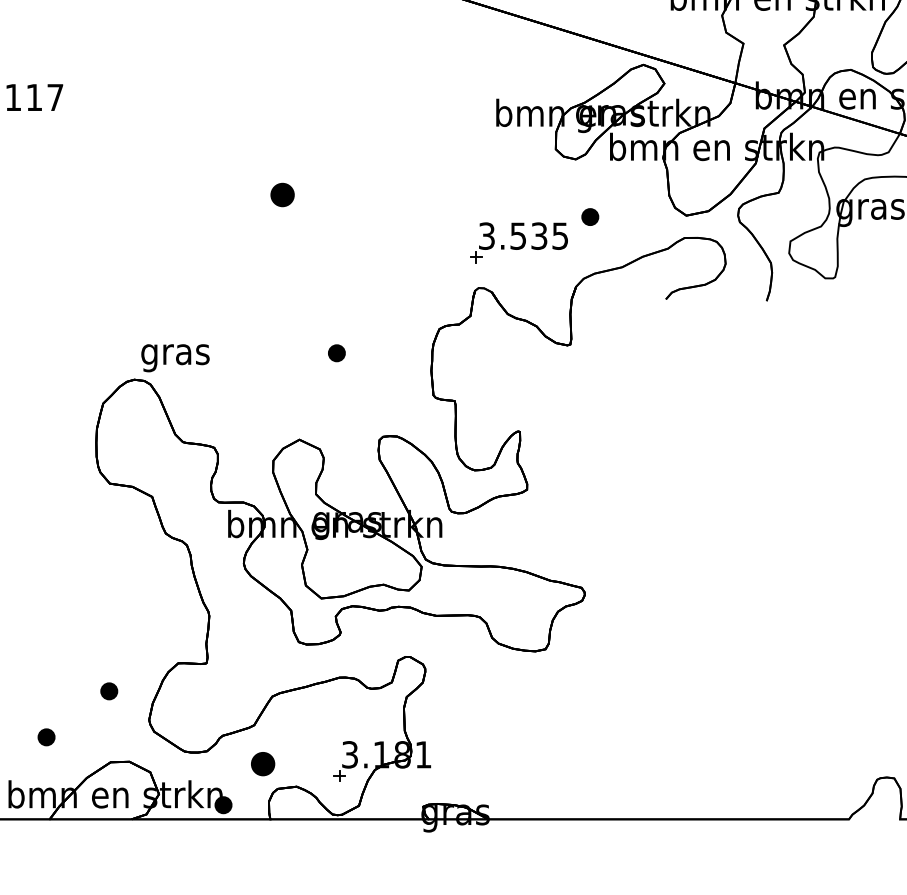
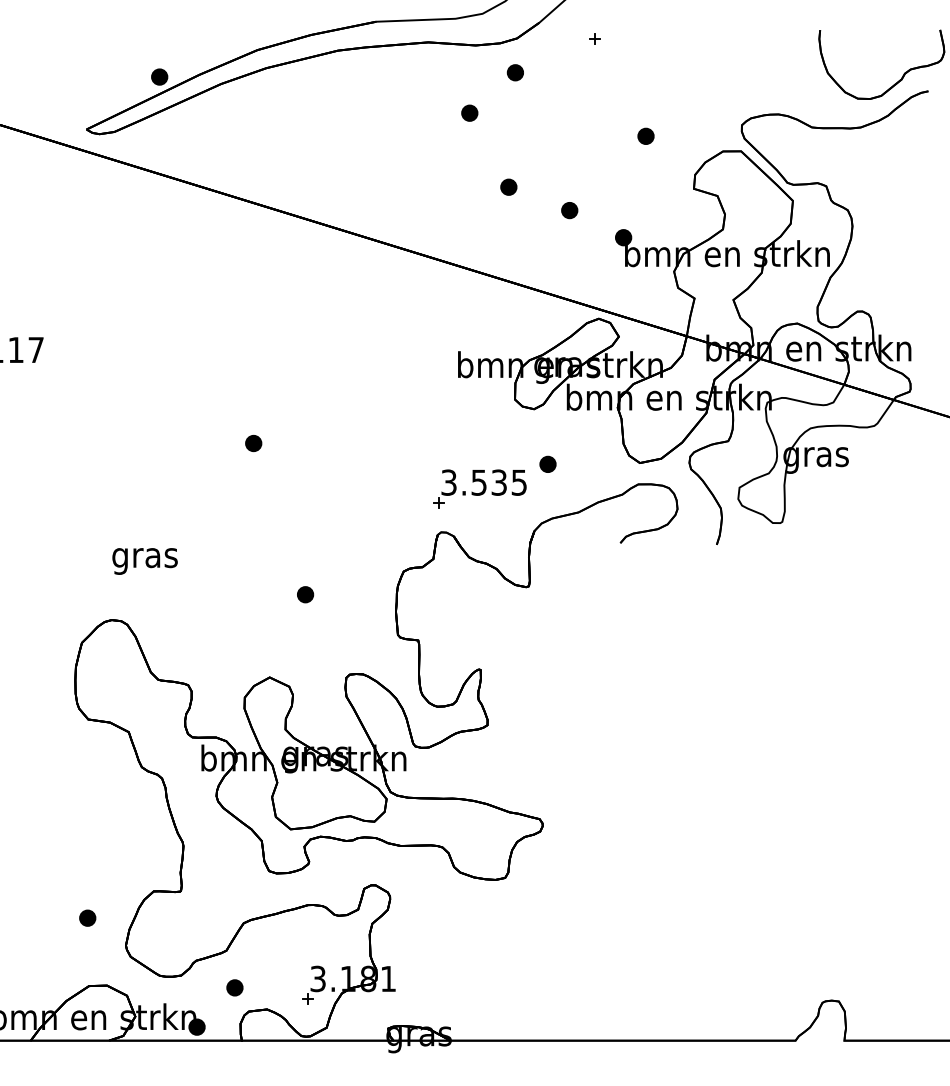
part: (282, 195) -> (253, 443), size x0.71
text: (174, 358) -> (144, 561), moved
part: (46, 736) -> (27, 961), removed
part: (262, 763) -> (234, 987), size x0.71

